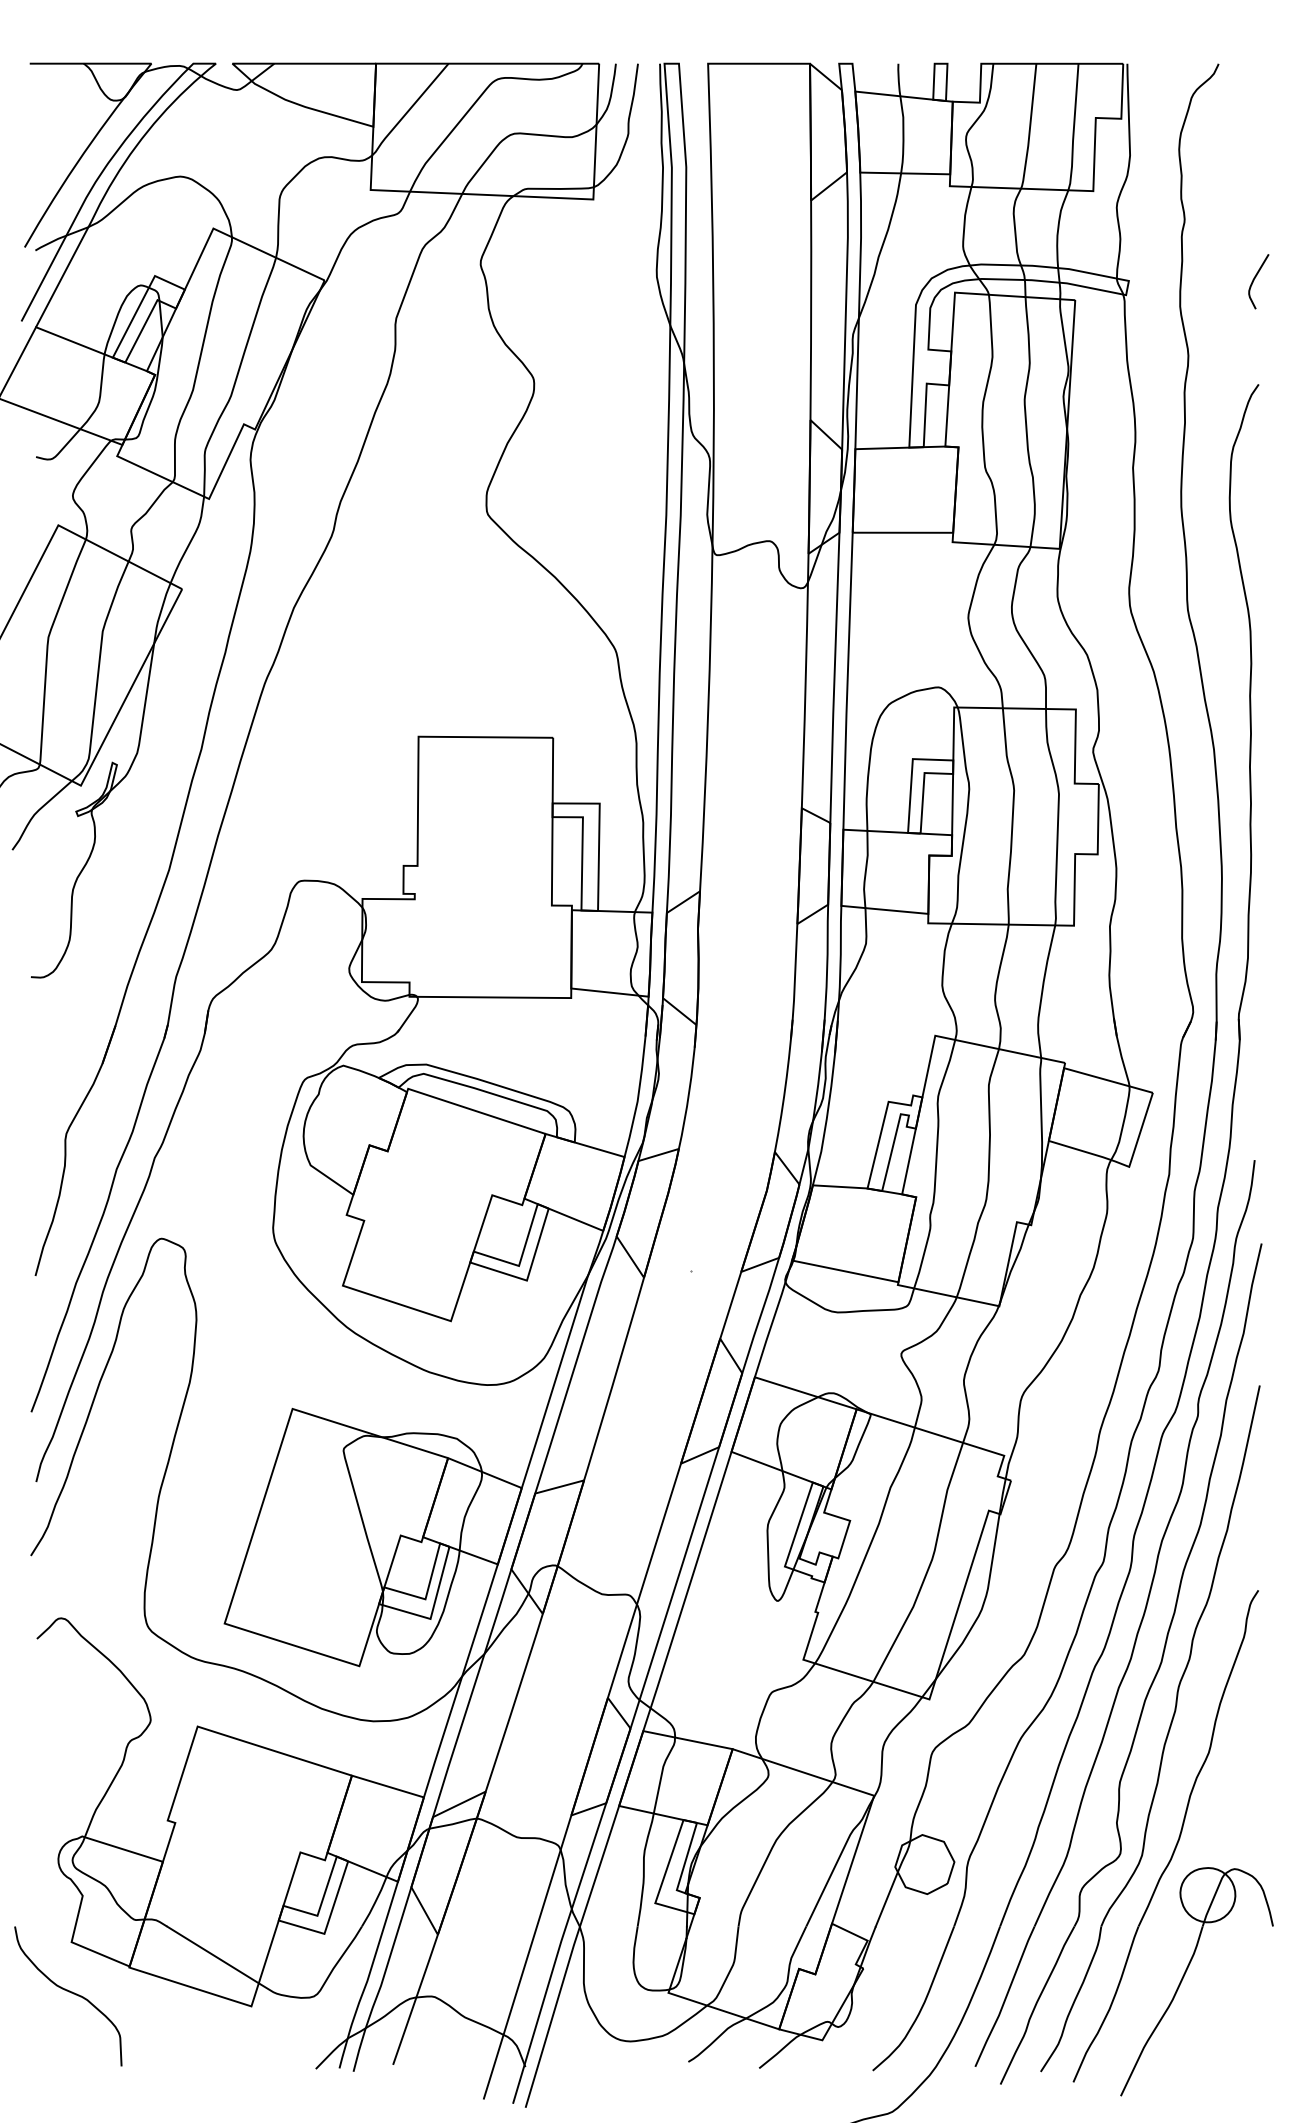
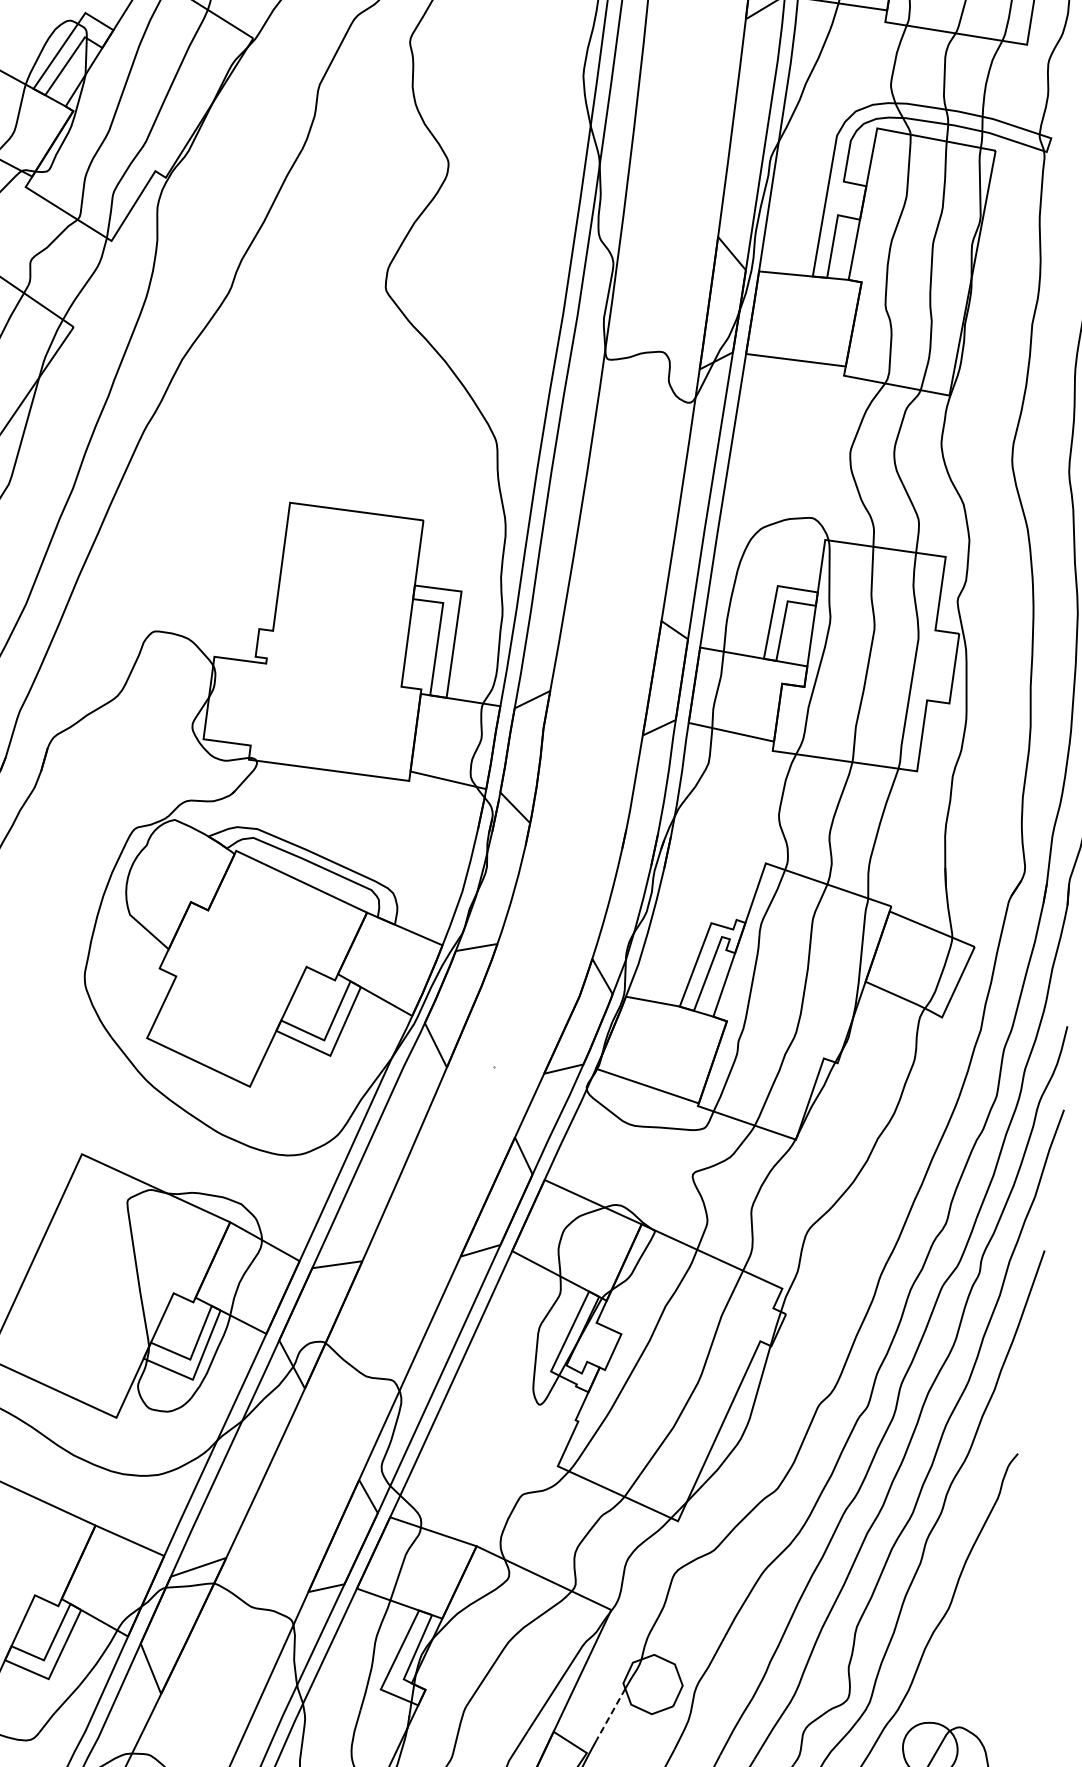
line: (886, 1899) -> (610, 1714), solid -> dashed

